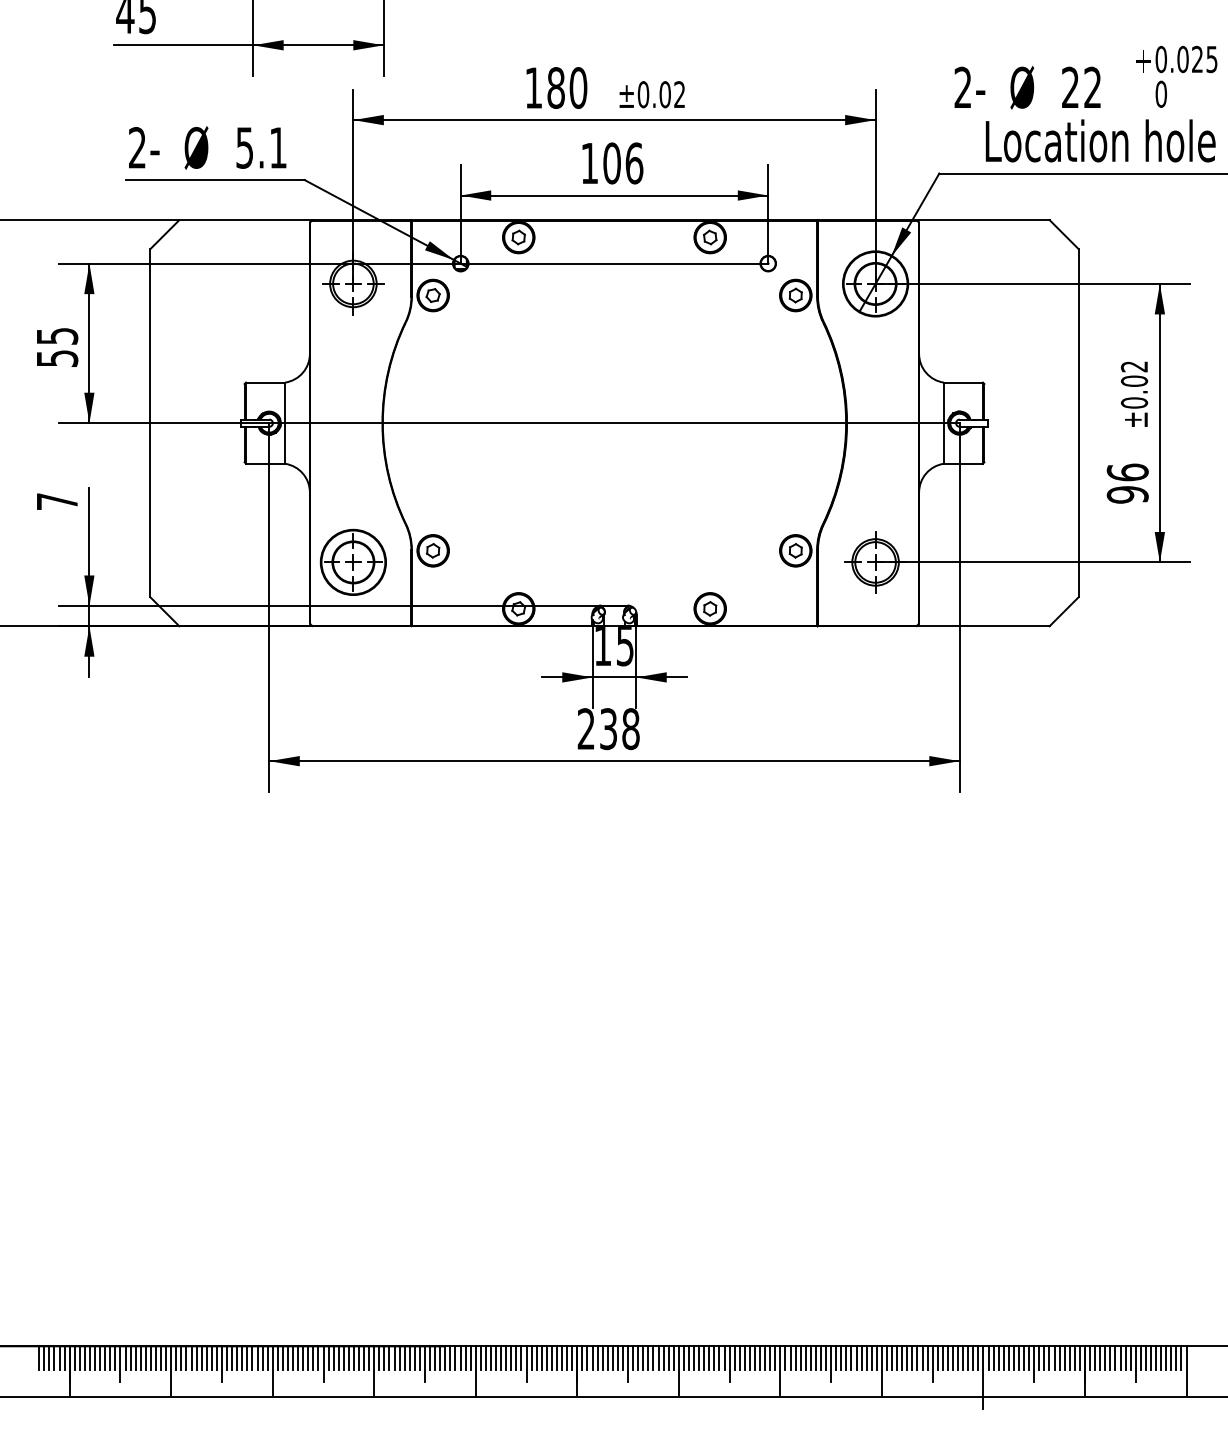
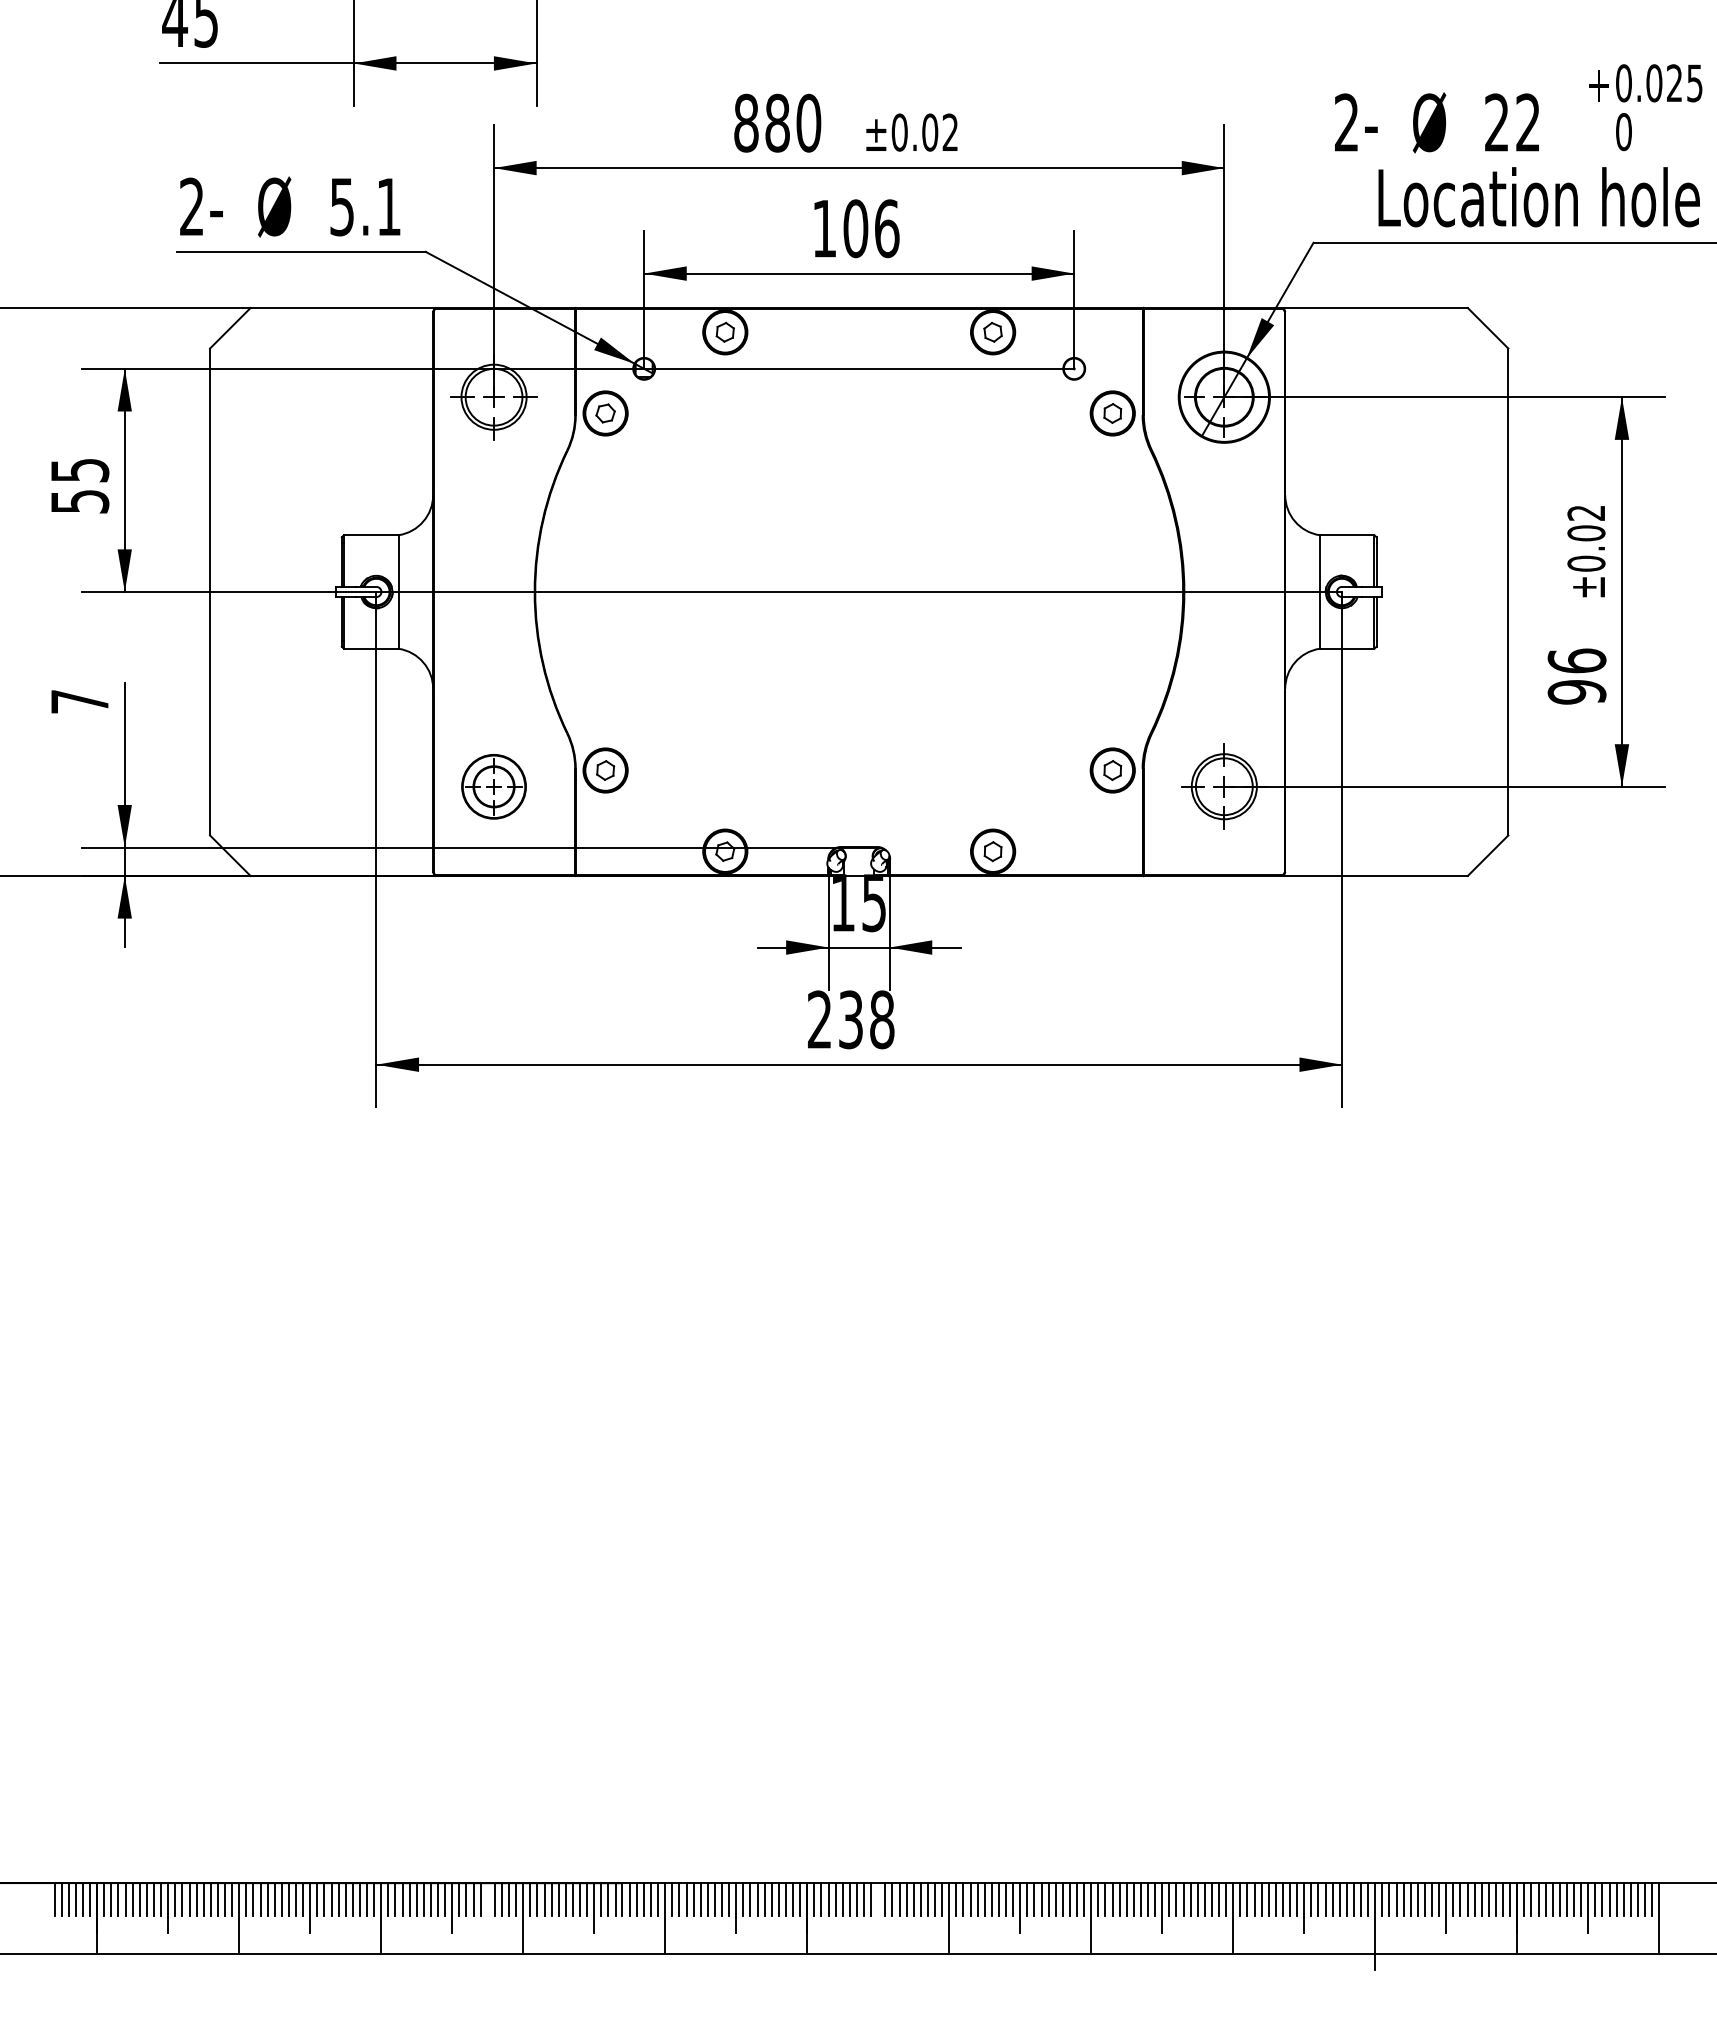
text: (533, 87) -> (746, 122), 180 -> 880
part: (353, 562) -> (493, 786), size x0.7
line: (348, 1358) -> (487, 1899), removed
line: (628, 1364) -> (878, 1908), removed

